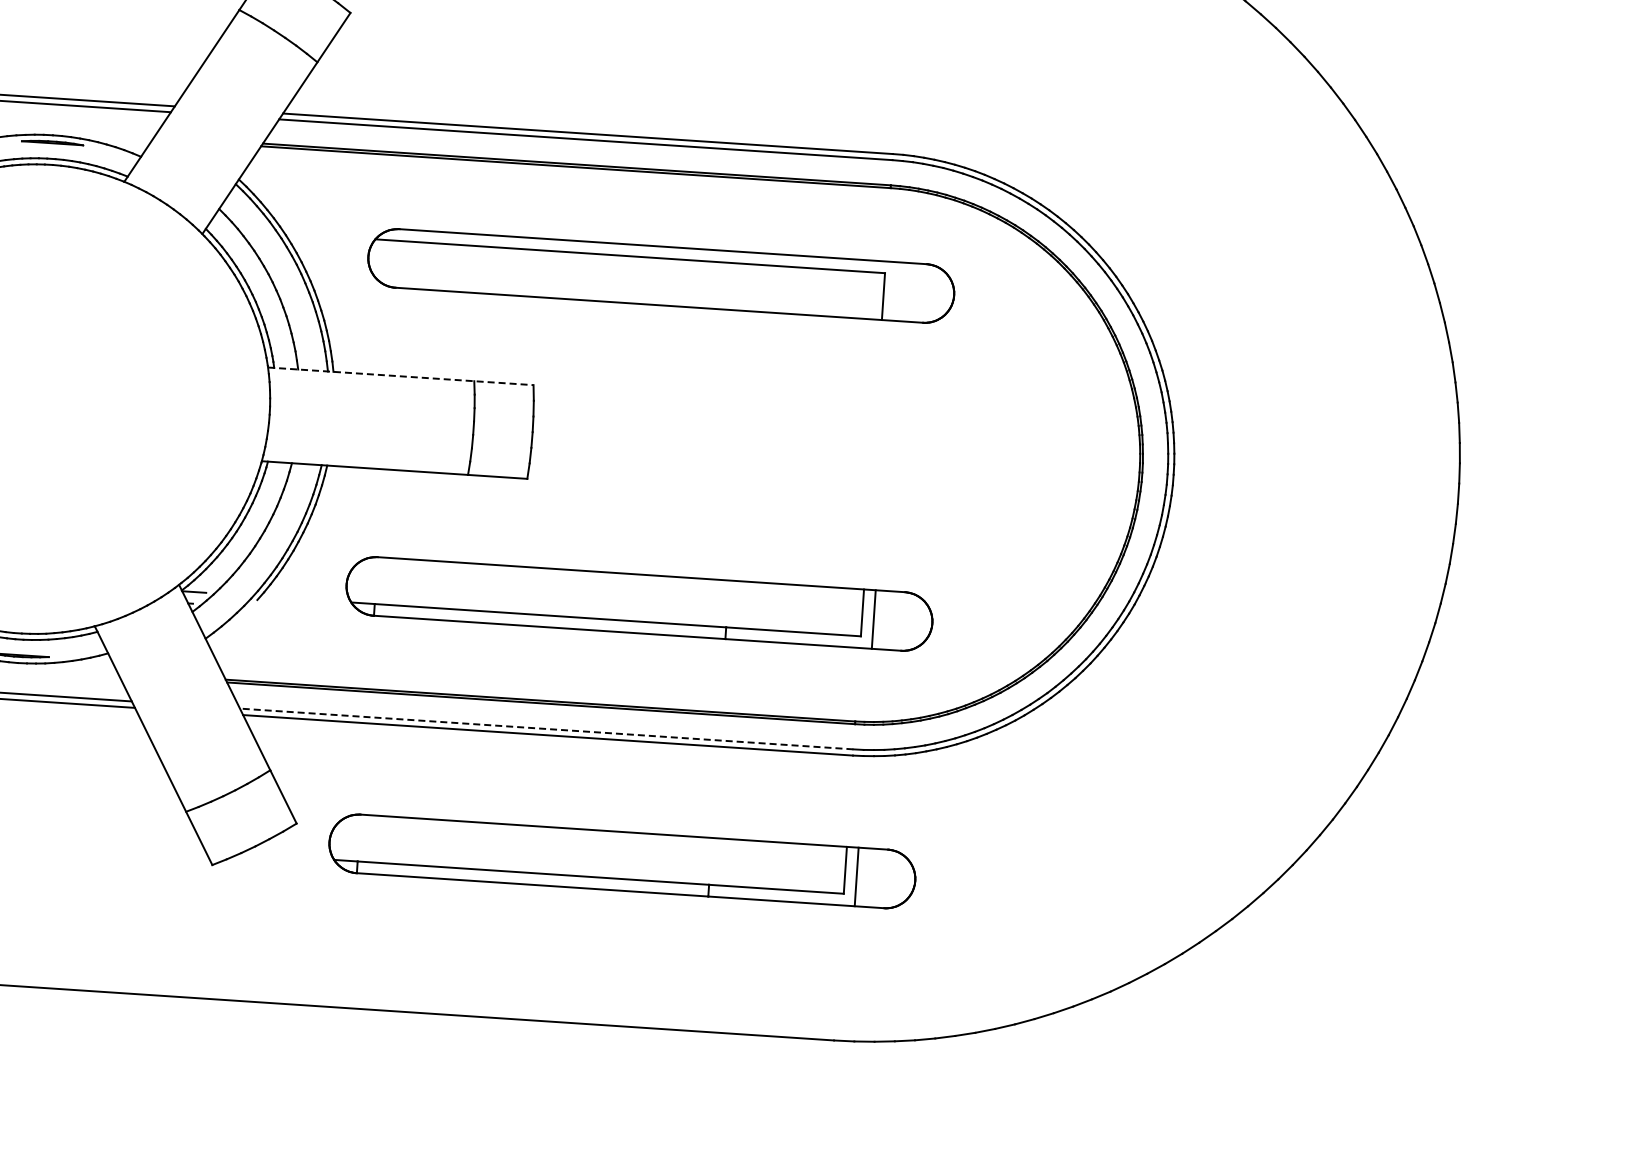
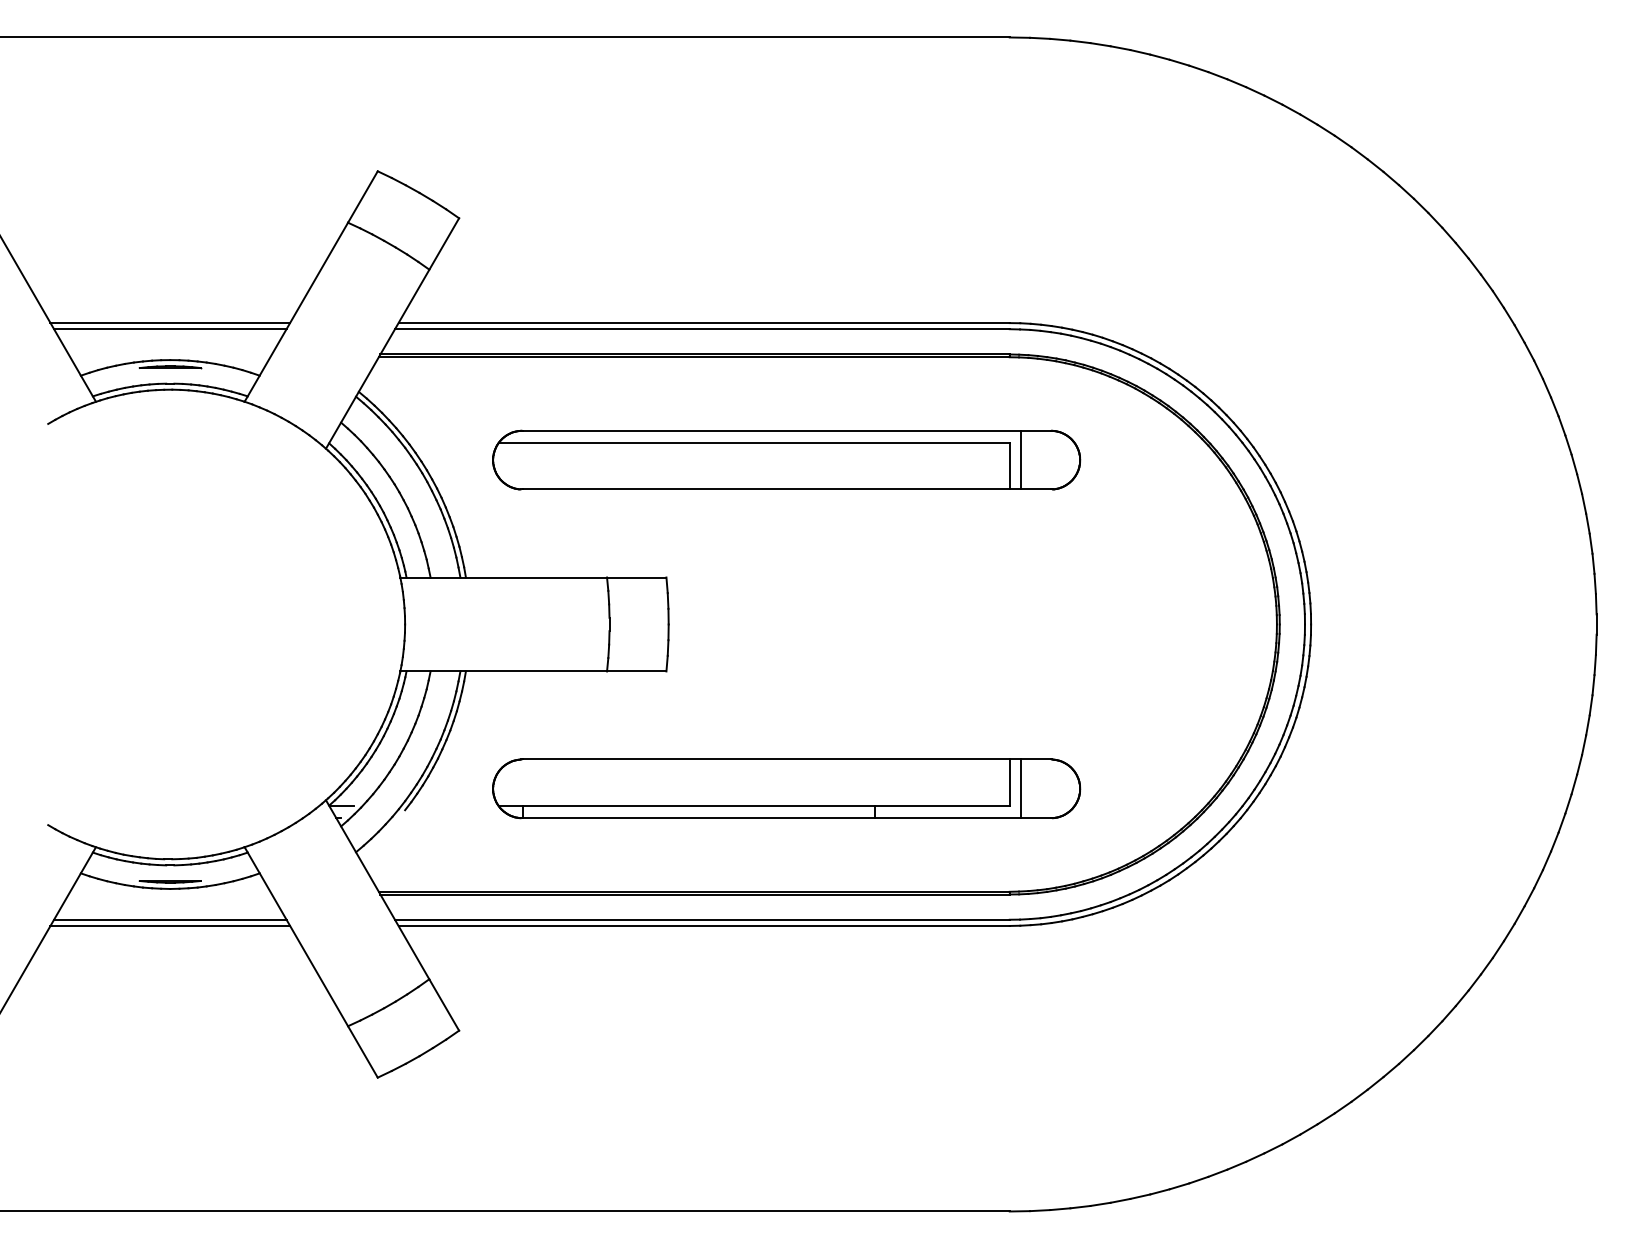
line: (895, 290) -> (1021, 459), added
line: (400, 376) -> (533, 577), dashed -> solid
line: (545, 728) -> (701, 919), dashed -> solid
part: (622, 861) -> (786, 1046), removed

